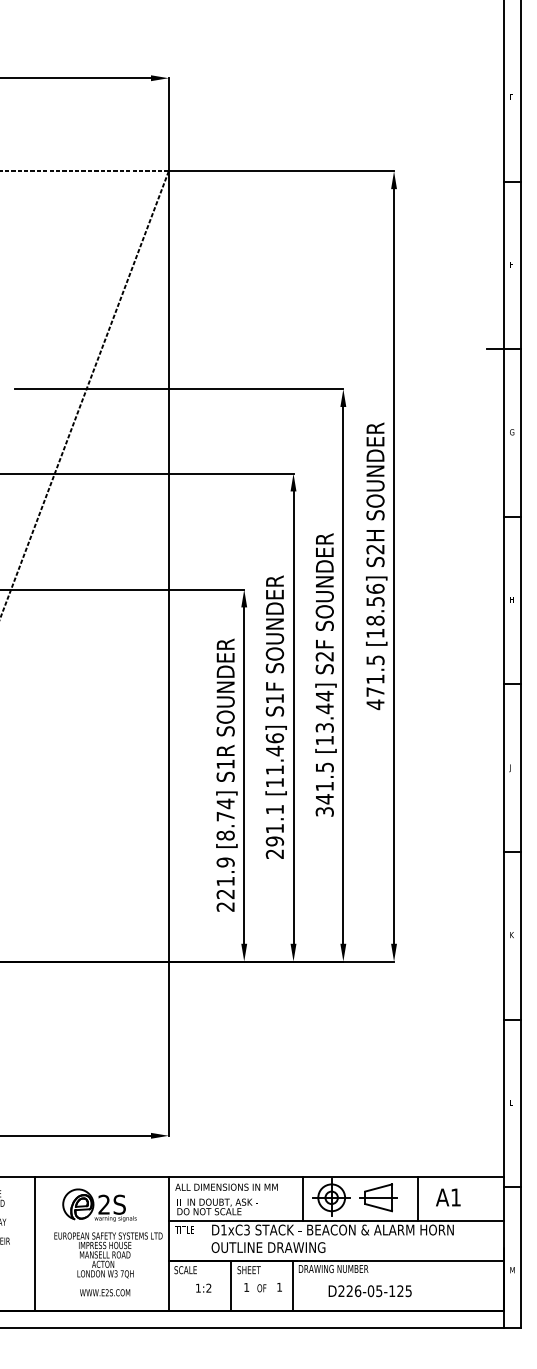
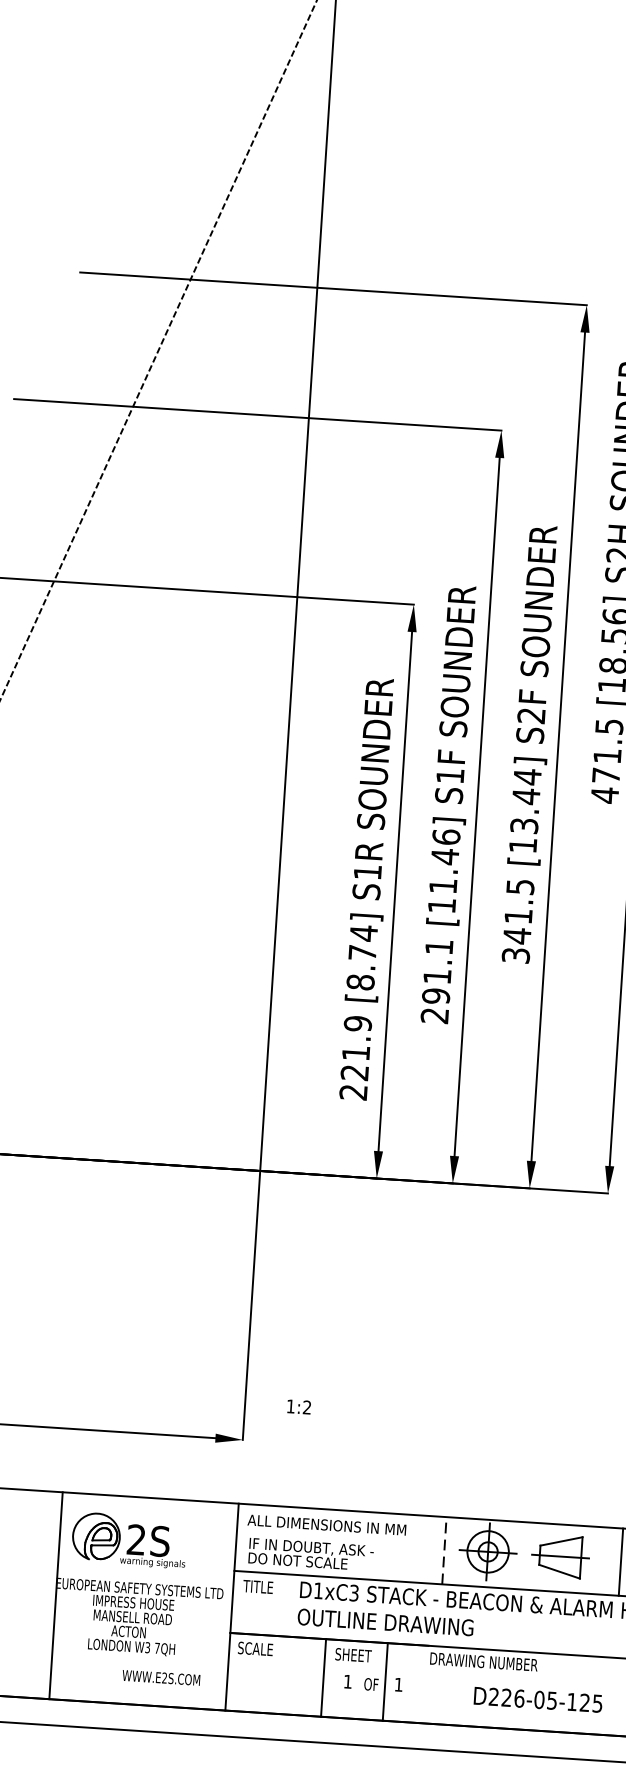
line: (303, 1198) -> (444, 1550), solid -> dashed
line: (34, 1244) -> (55, 1596), moved
line: (292, 1285) -> (384, 1681), moved
text: (203, 1287) -> (298, 1405), moved
text: (105, 1292) -> (162, 1677), moved

